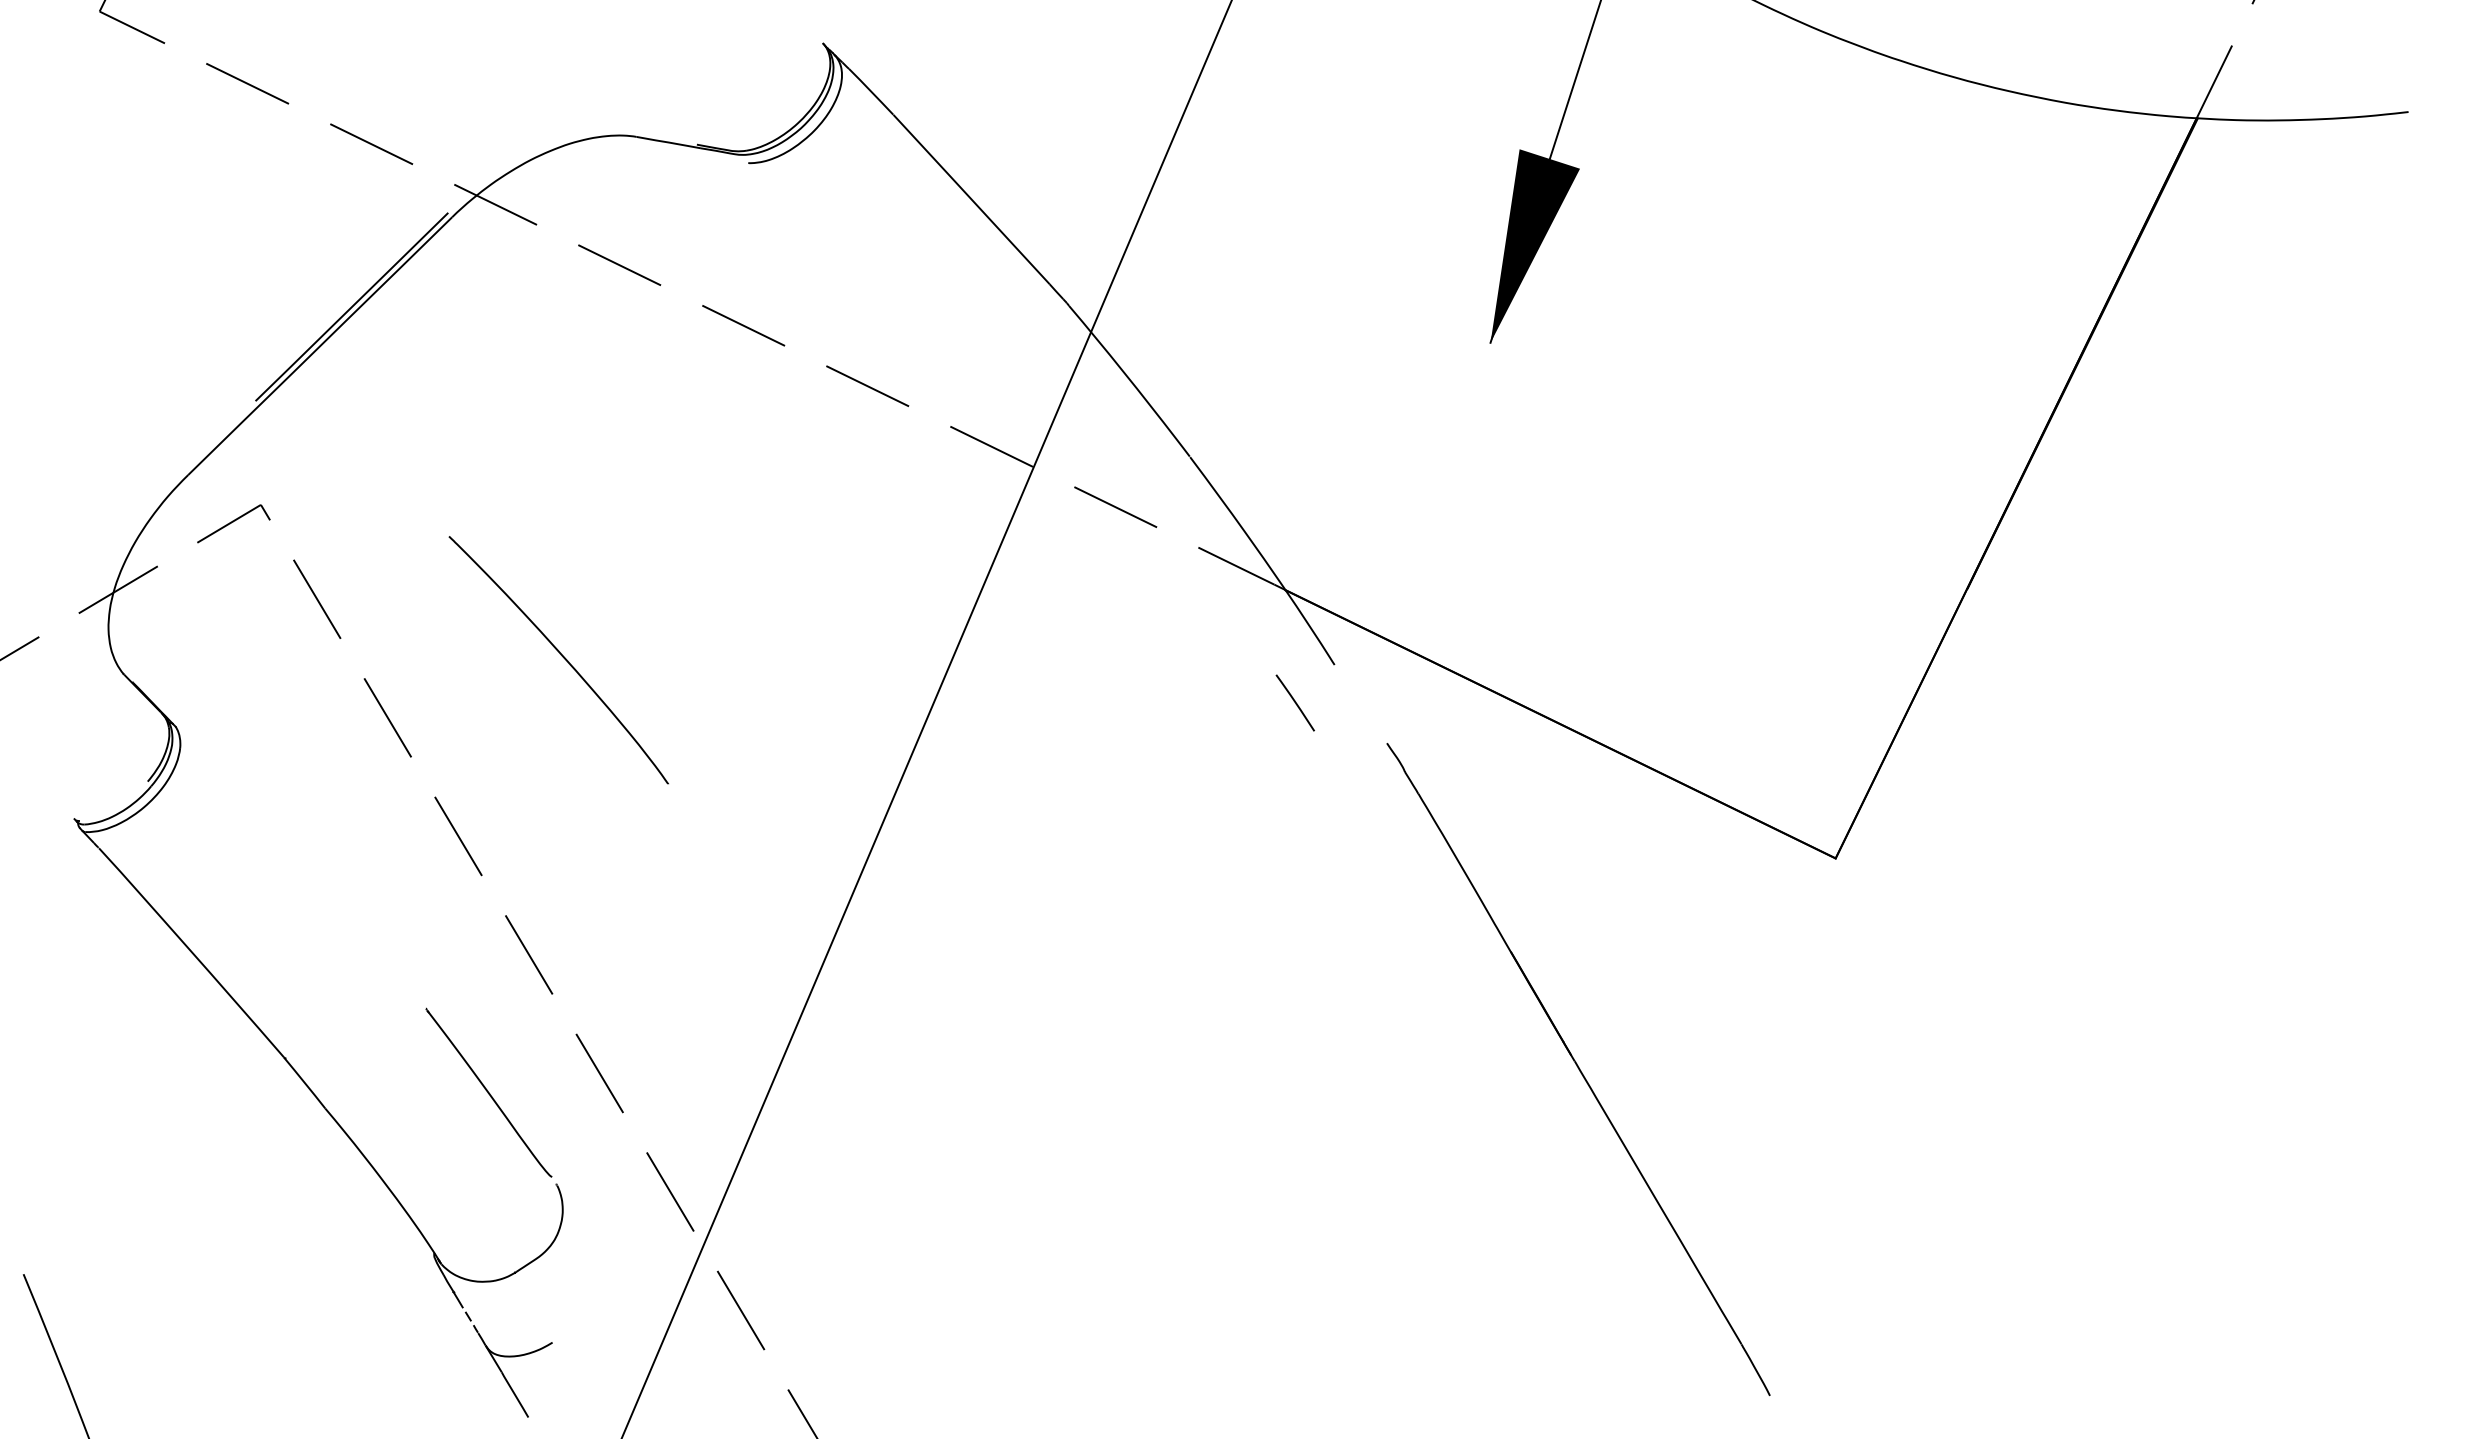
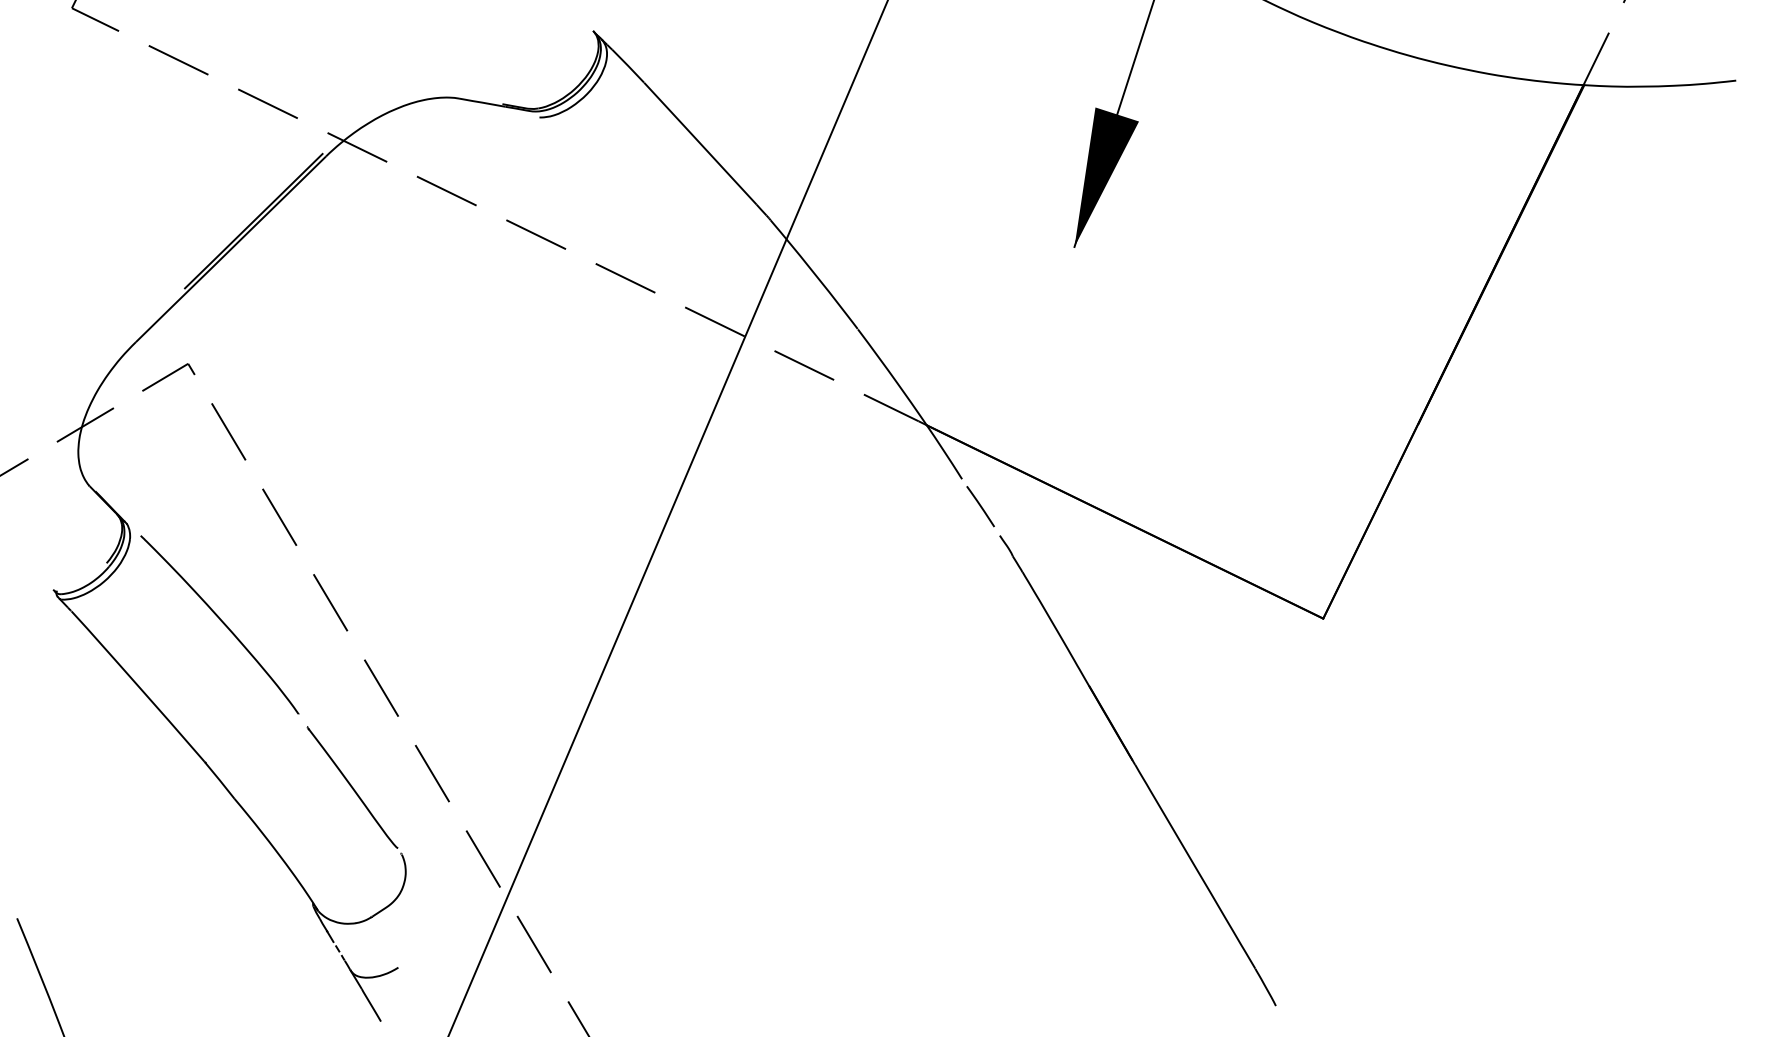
curve: (561, 656) -> (221, 622), moved
line: (1294, 702) -> (980, 506), moved

